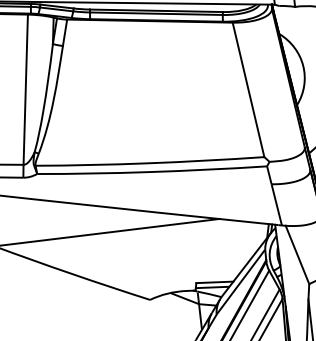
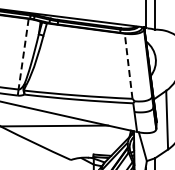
line: (25, 90) -> (23, 54), solid -> dashed
line: (248, 90) -> (128, 66), solid -> dashed

